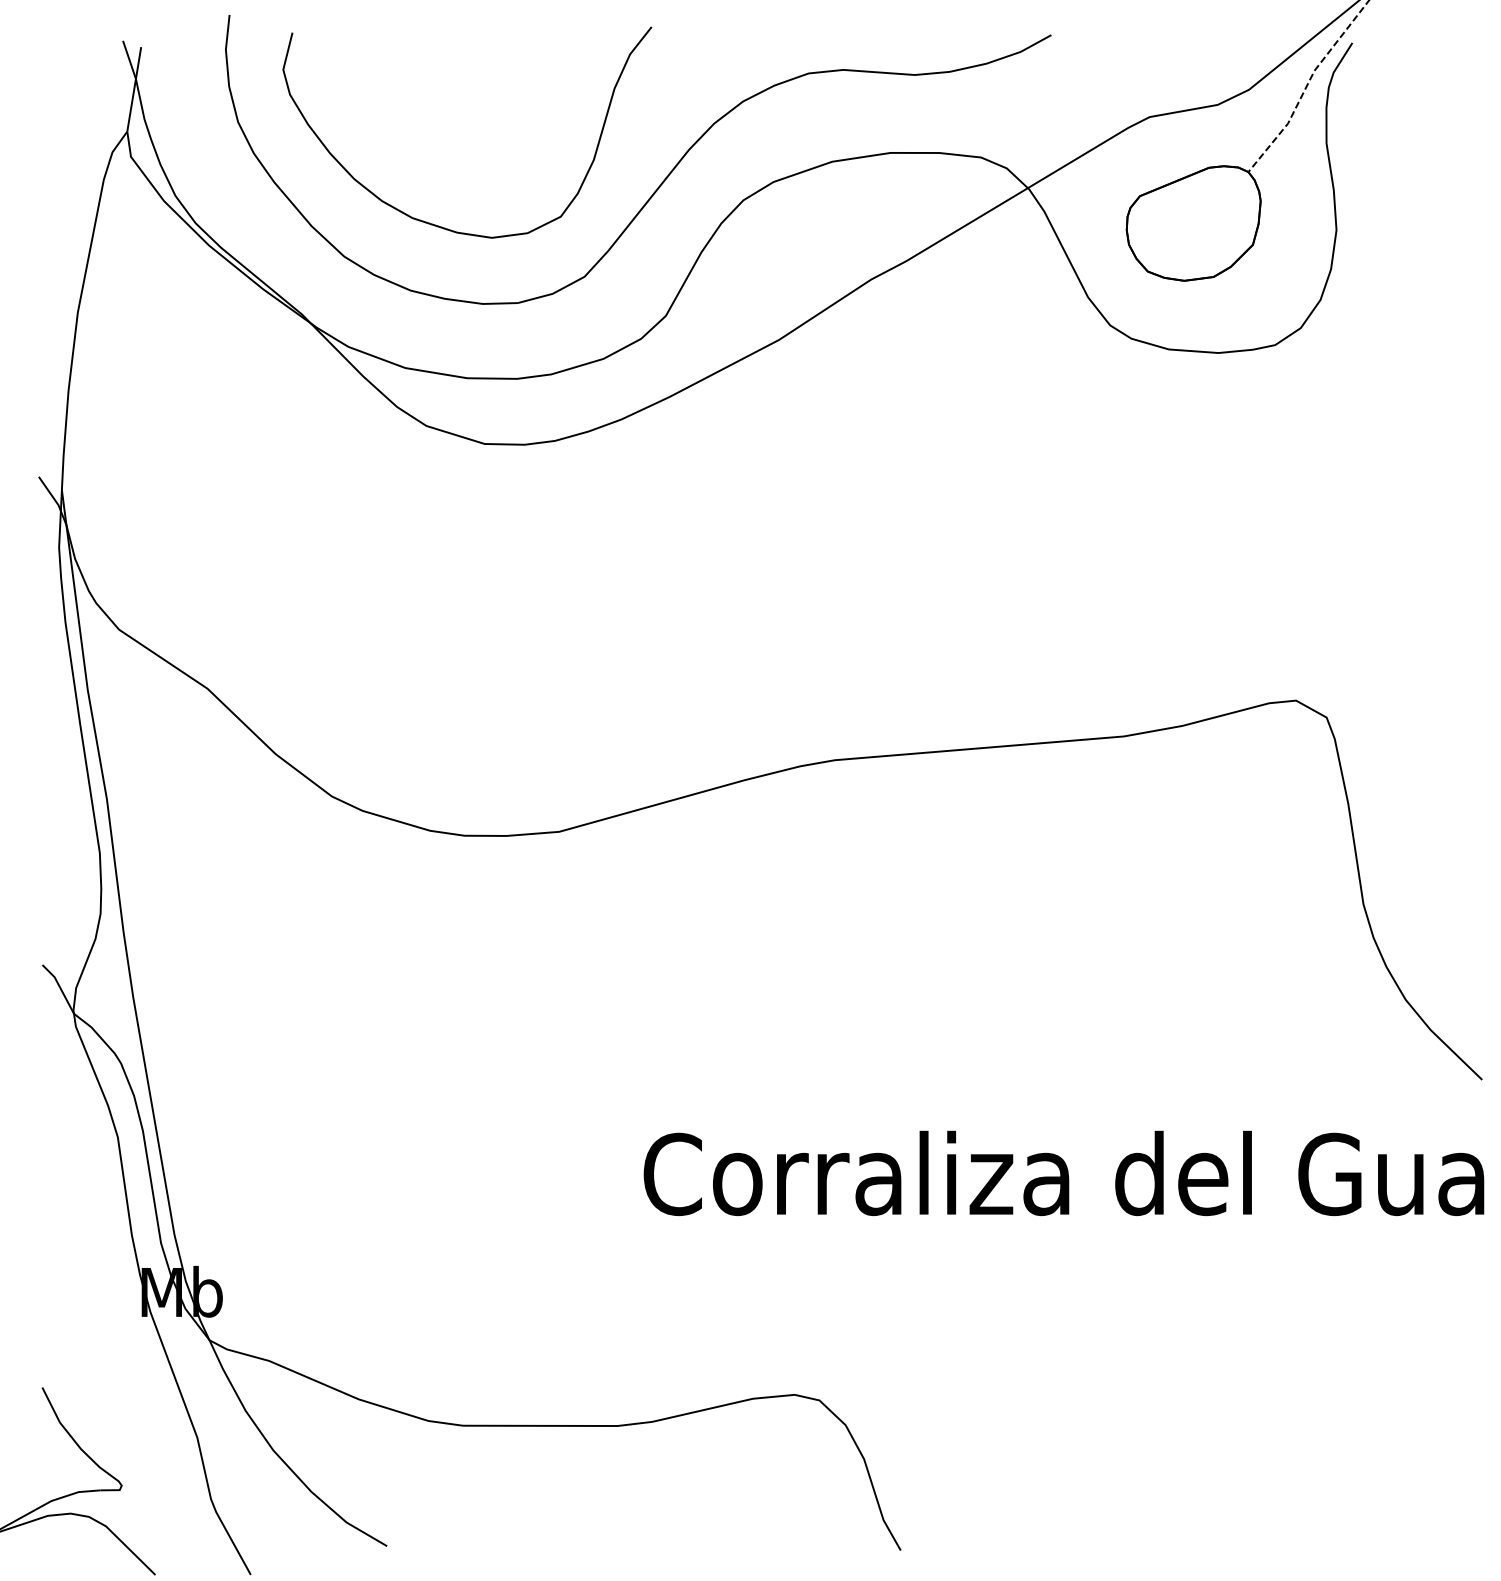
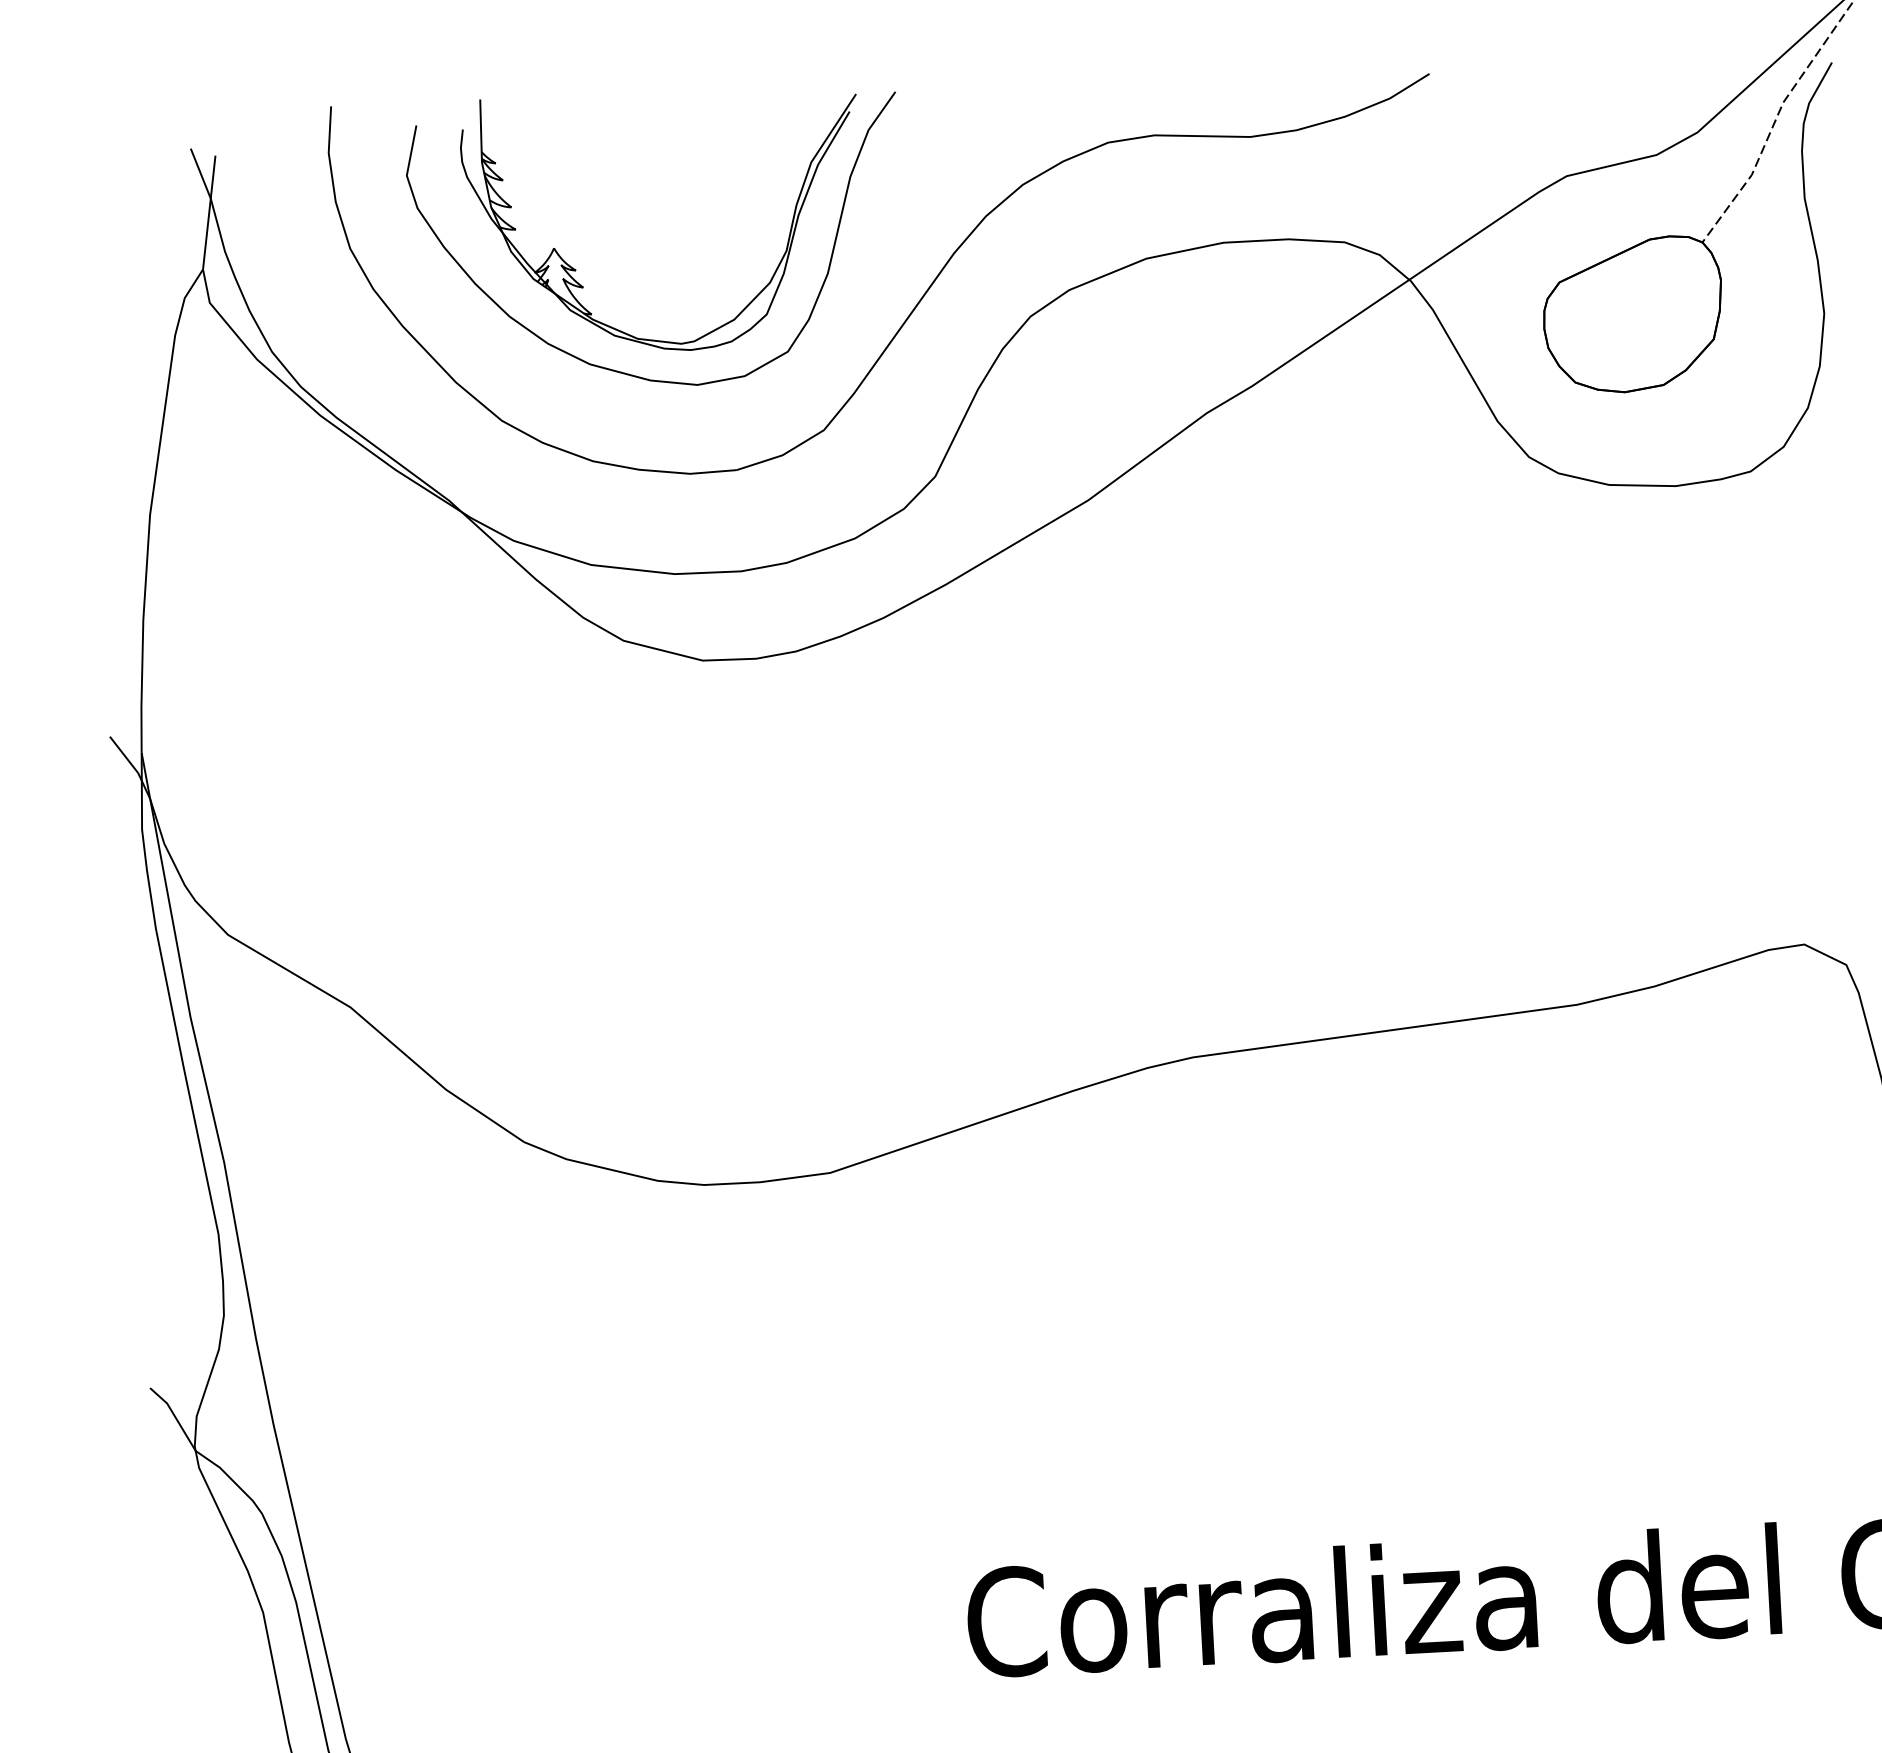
part: (406, 146) -> (576, 269), added

